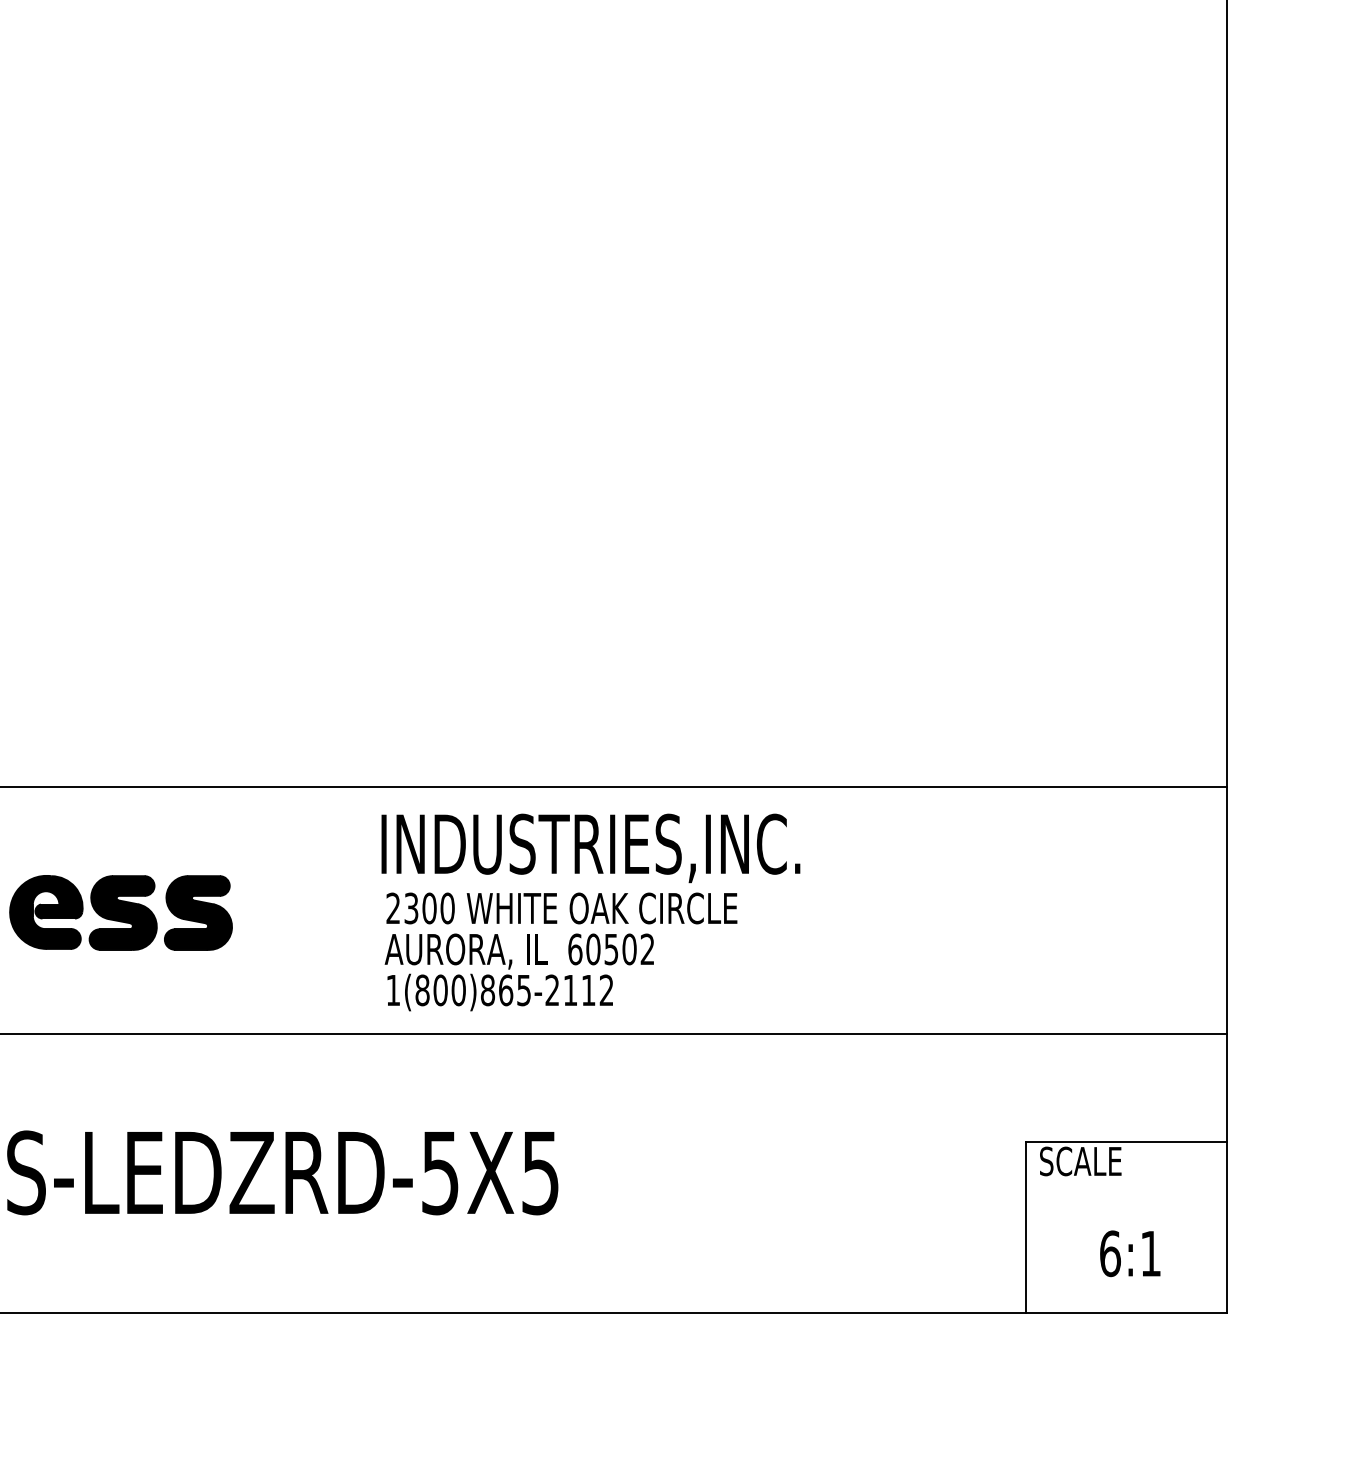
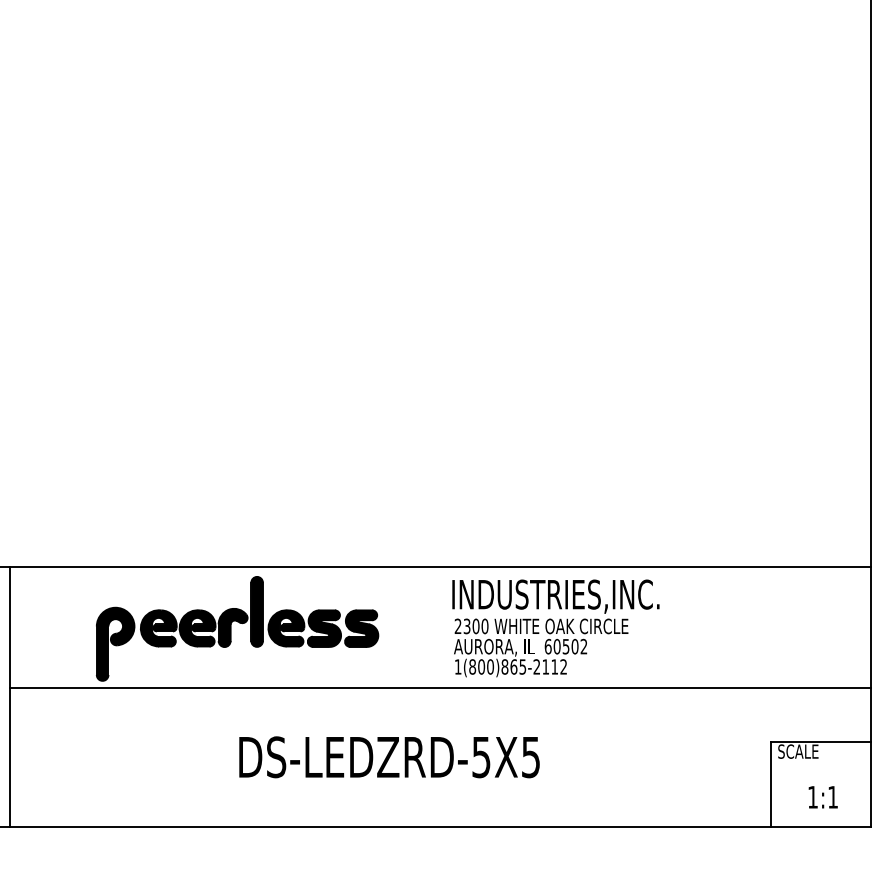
text: (1111, 1252) -> (813, 796), 6:1 -> 1:1

